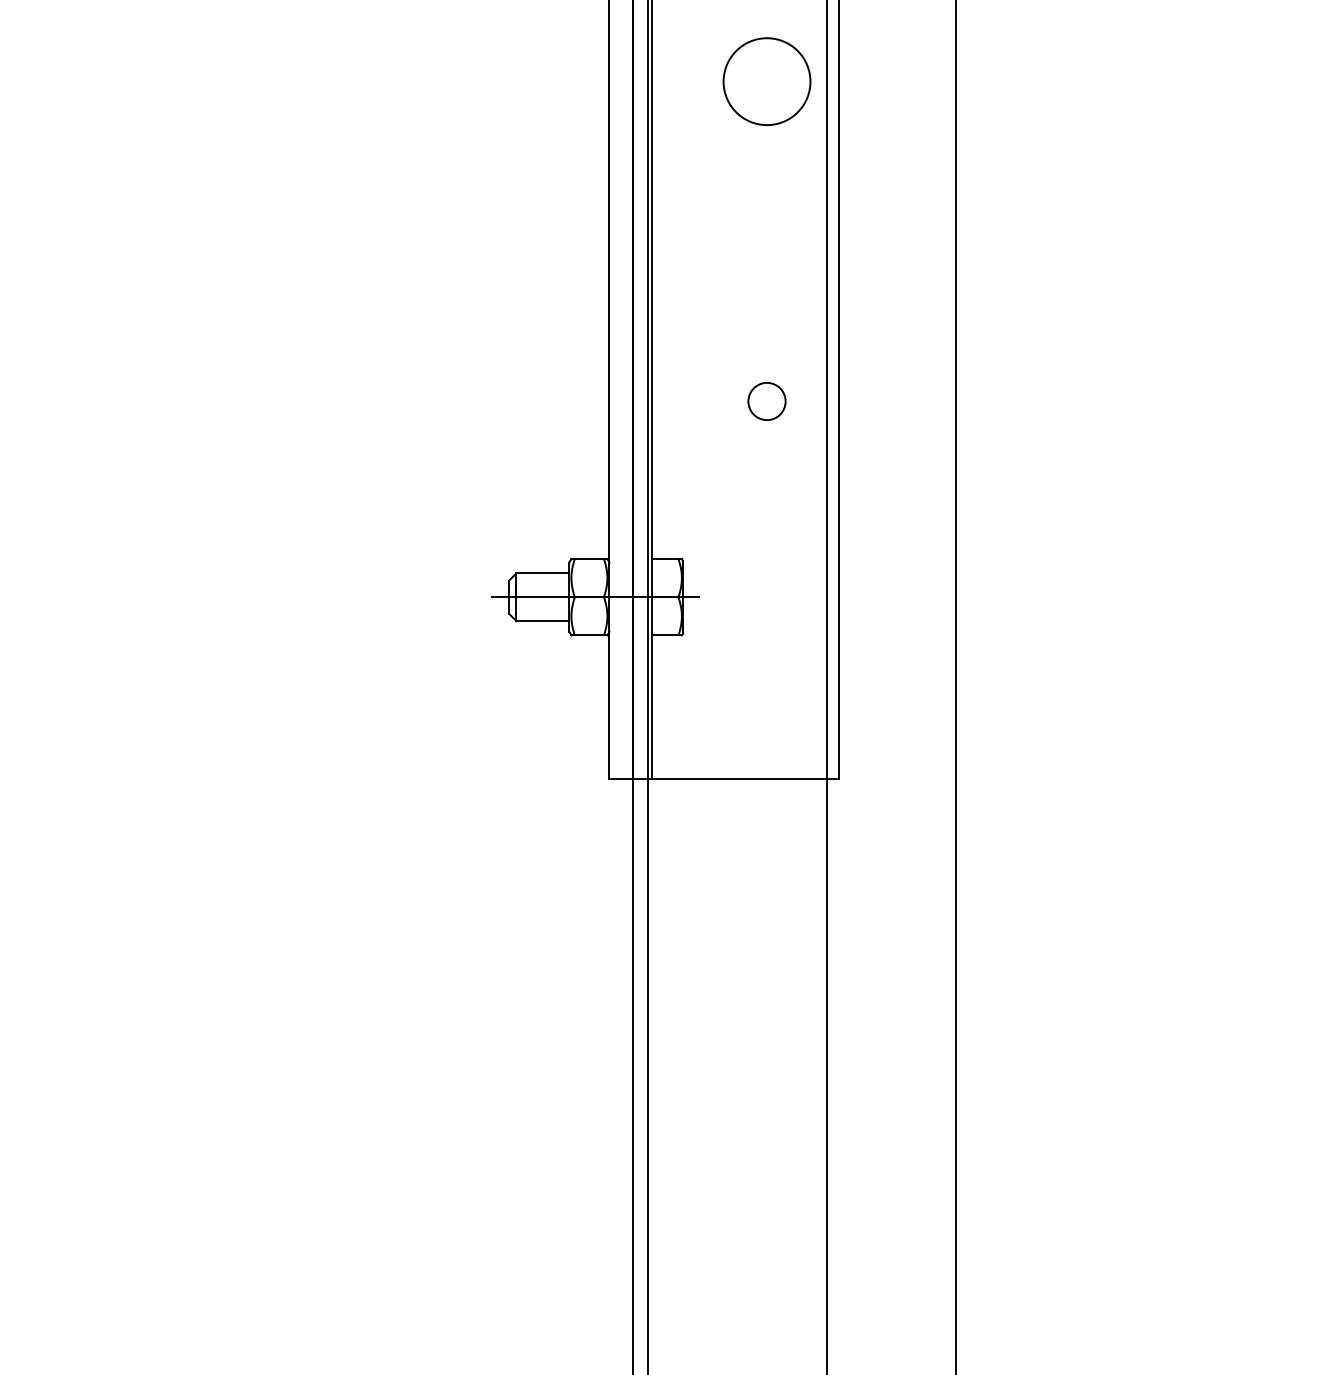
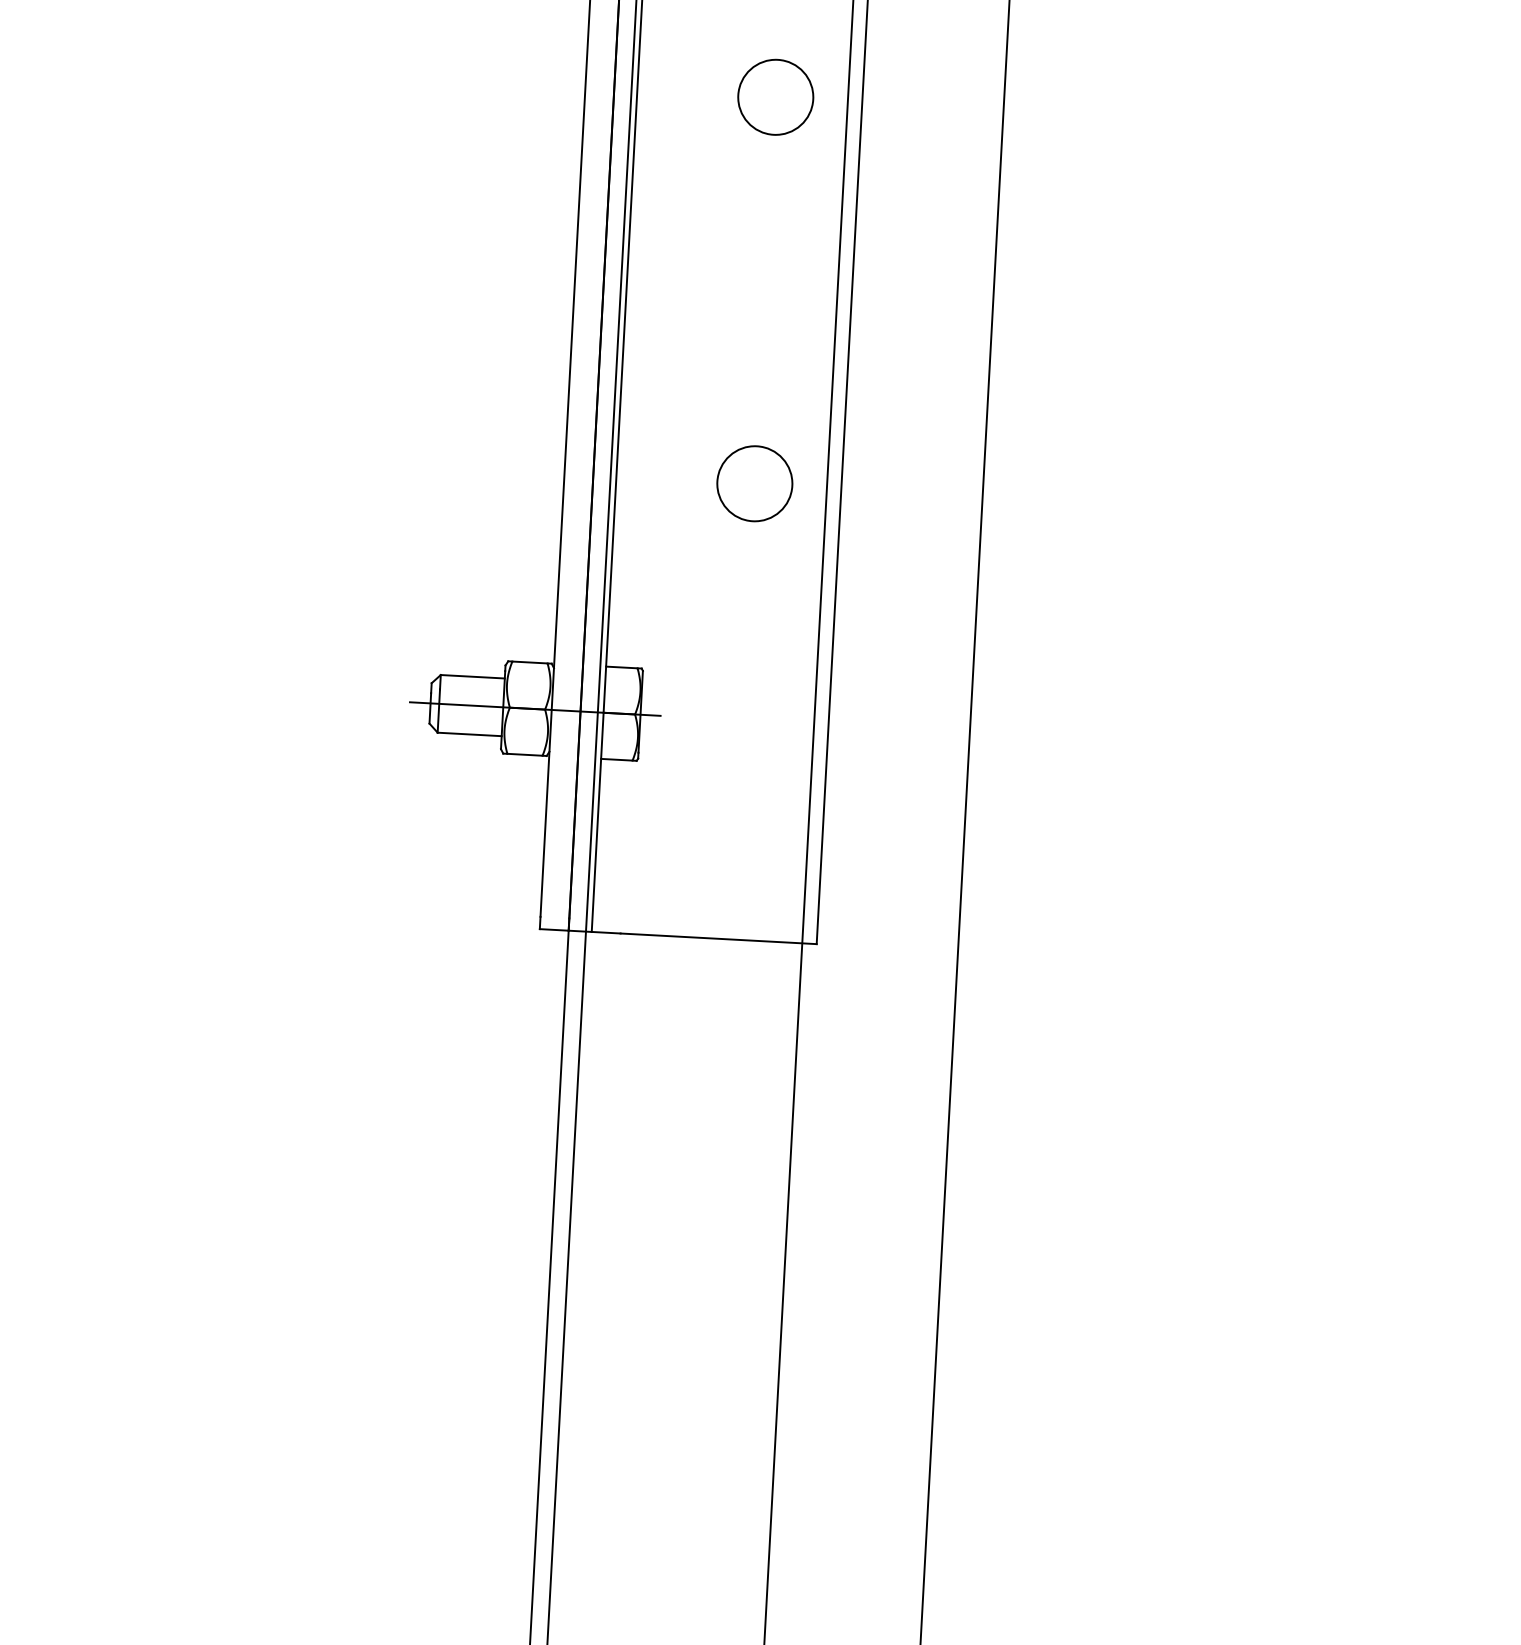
circle: (766, 81) -> (775, 97), size x0.71
circle: (766, 401) -> (754, 483), size x1.67

